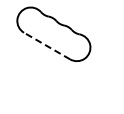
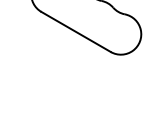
line: (47, 46) -> (76, 32), dashed -> solid

